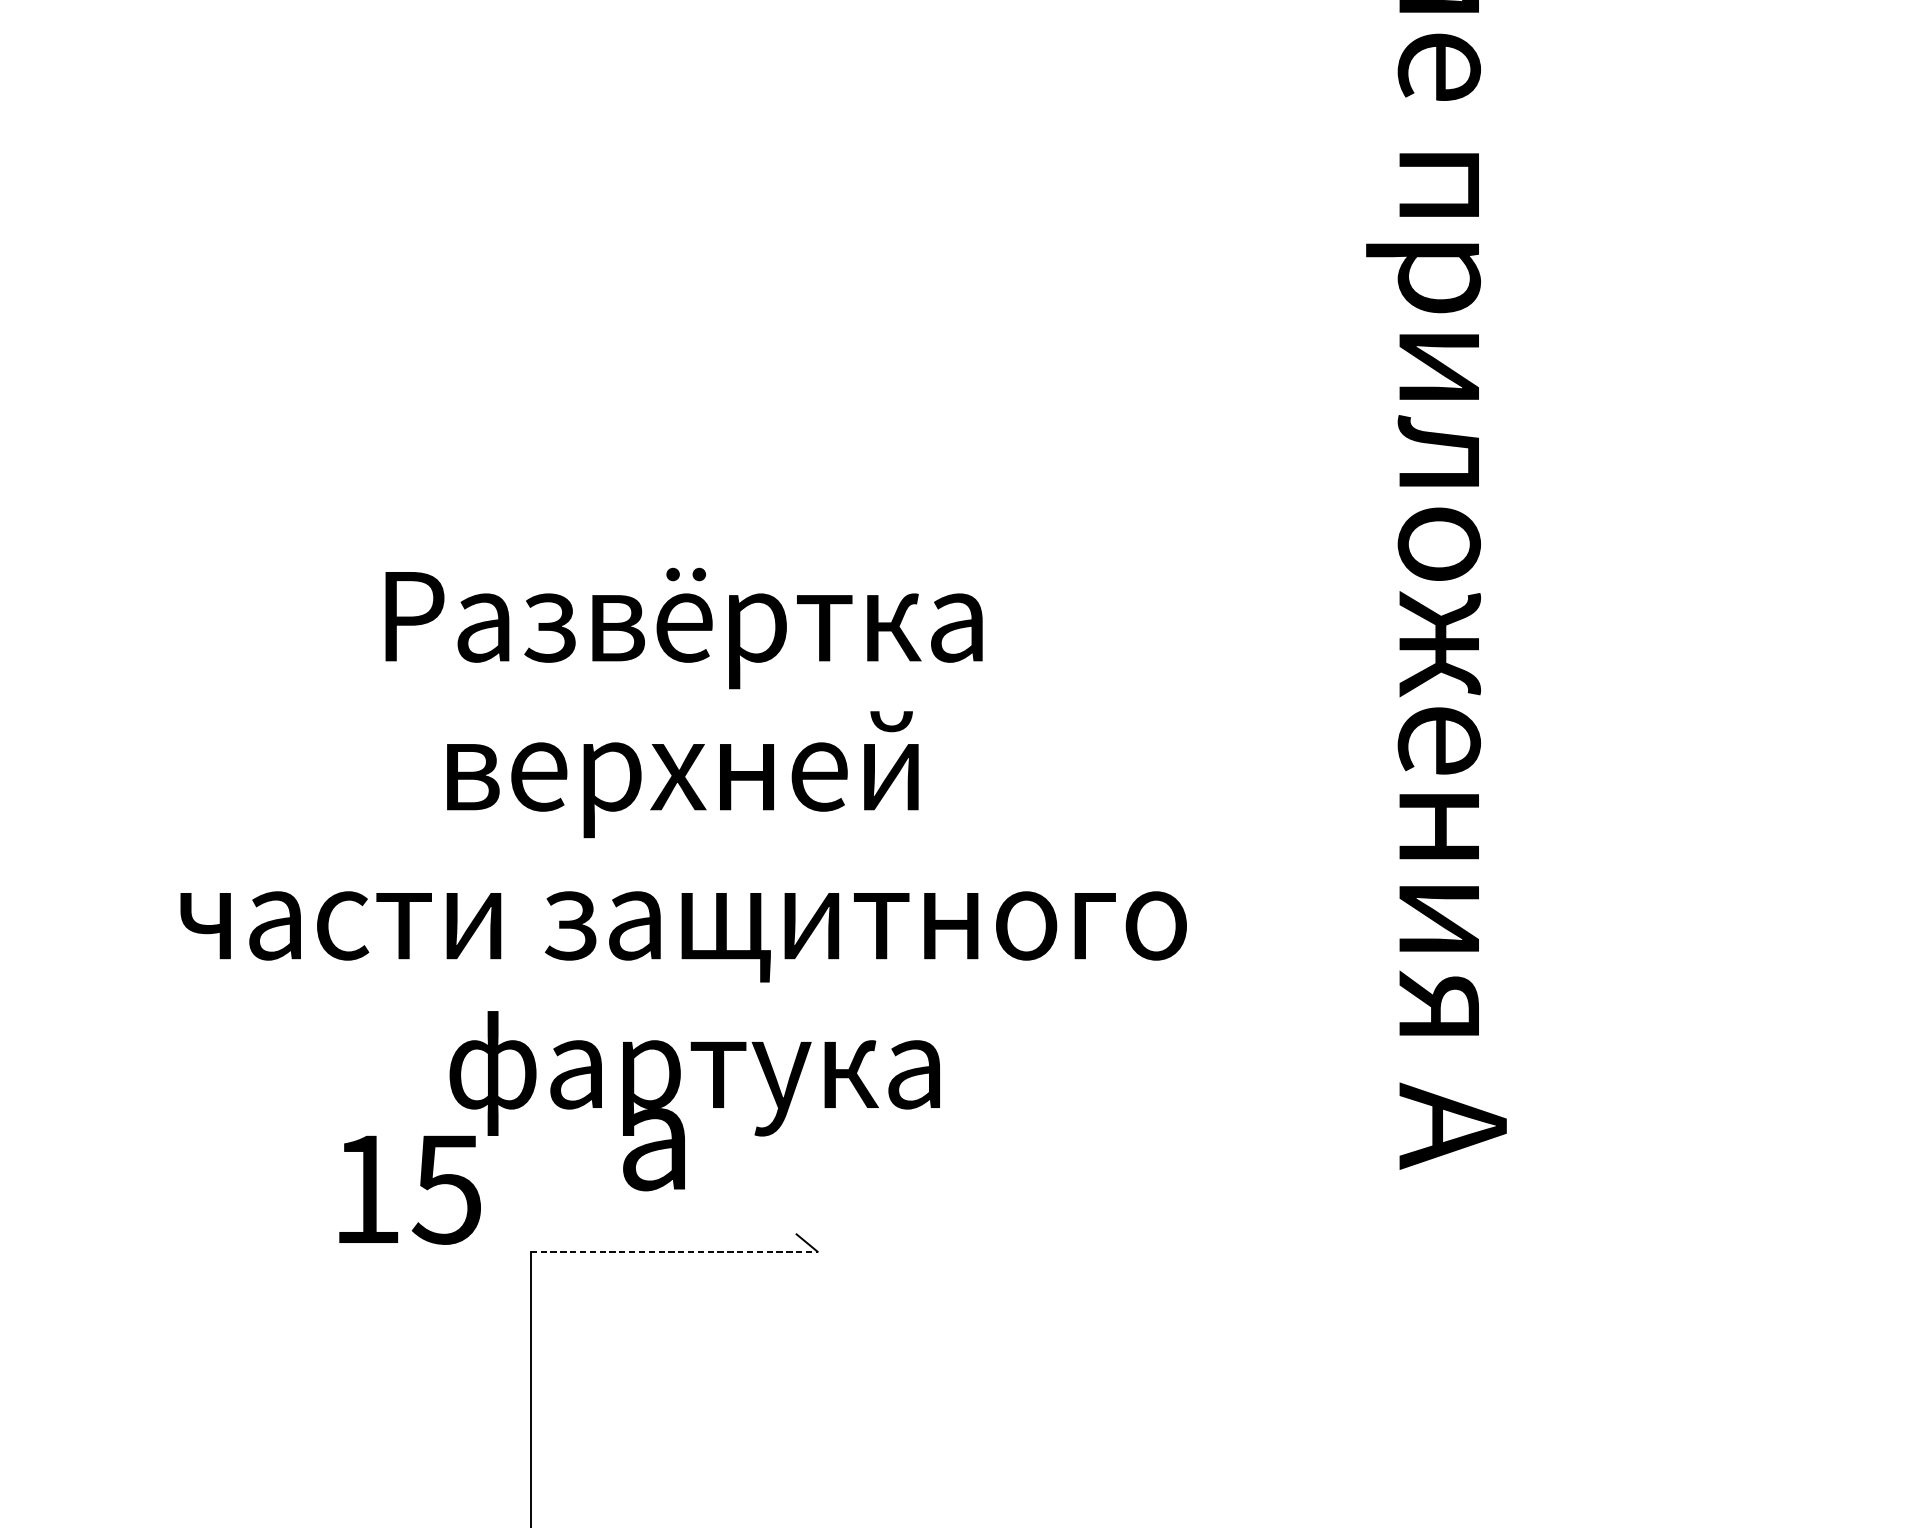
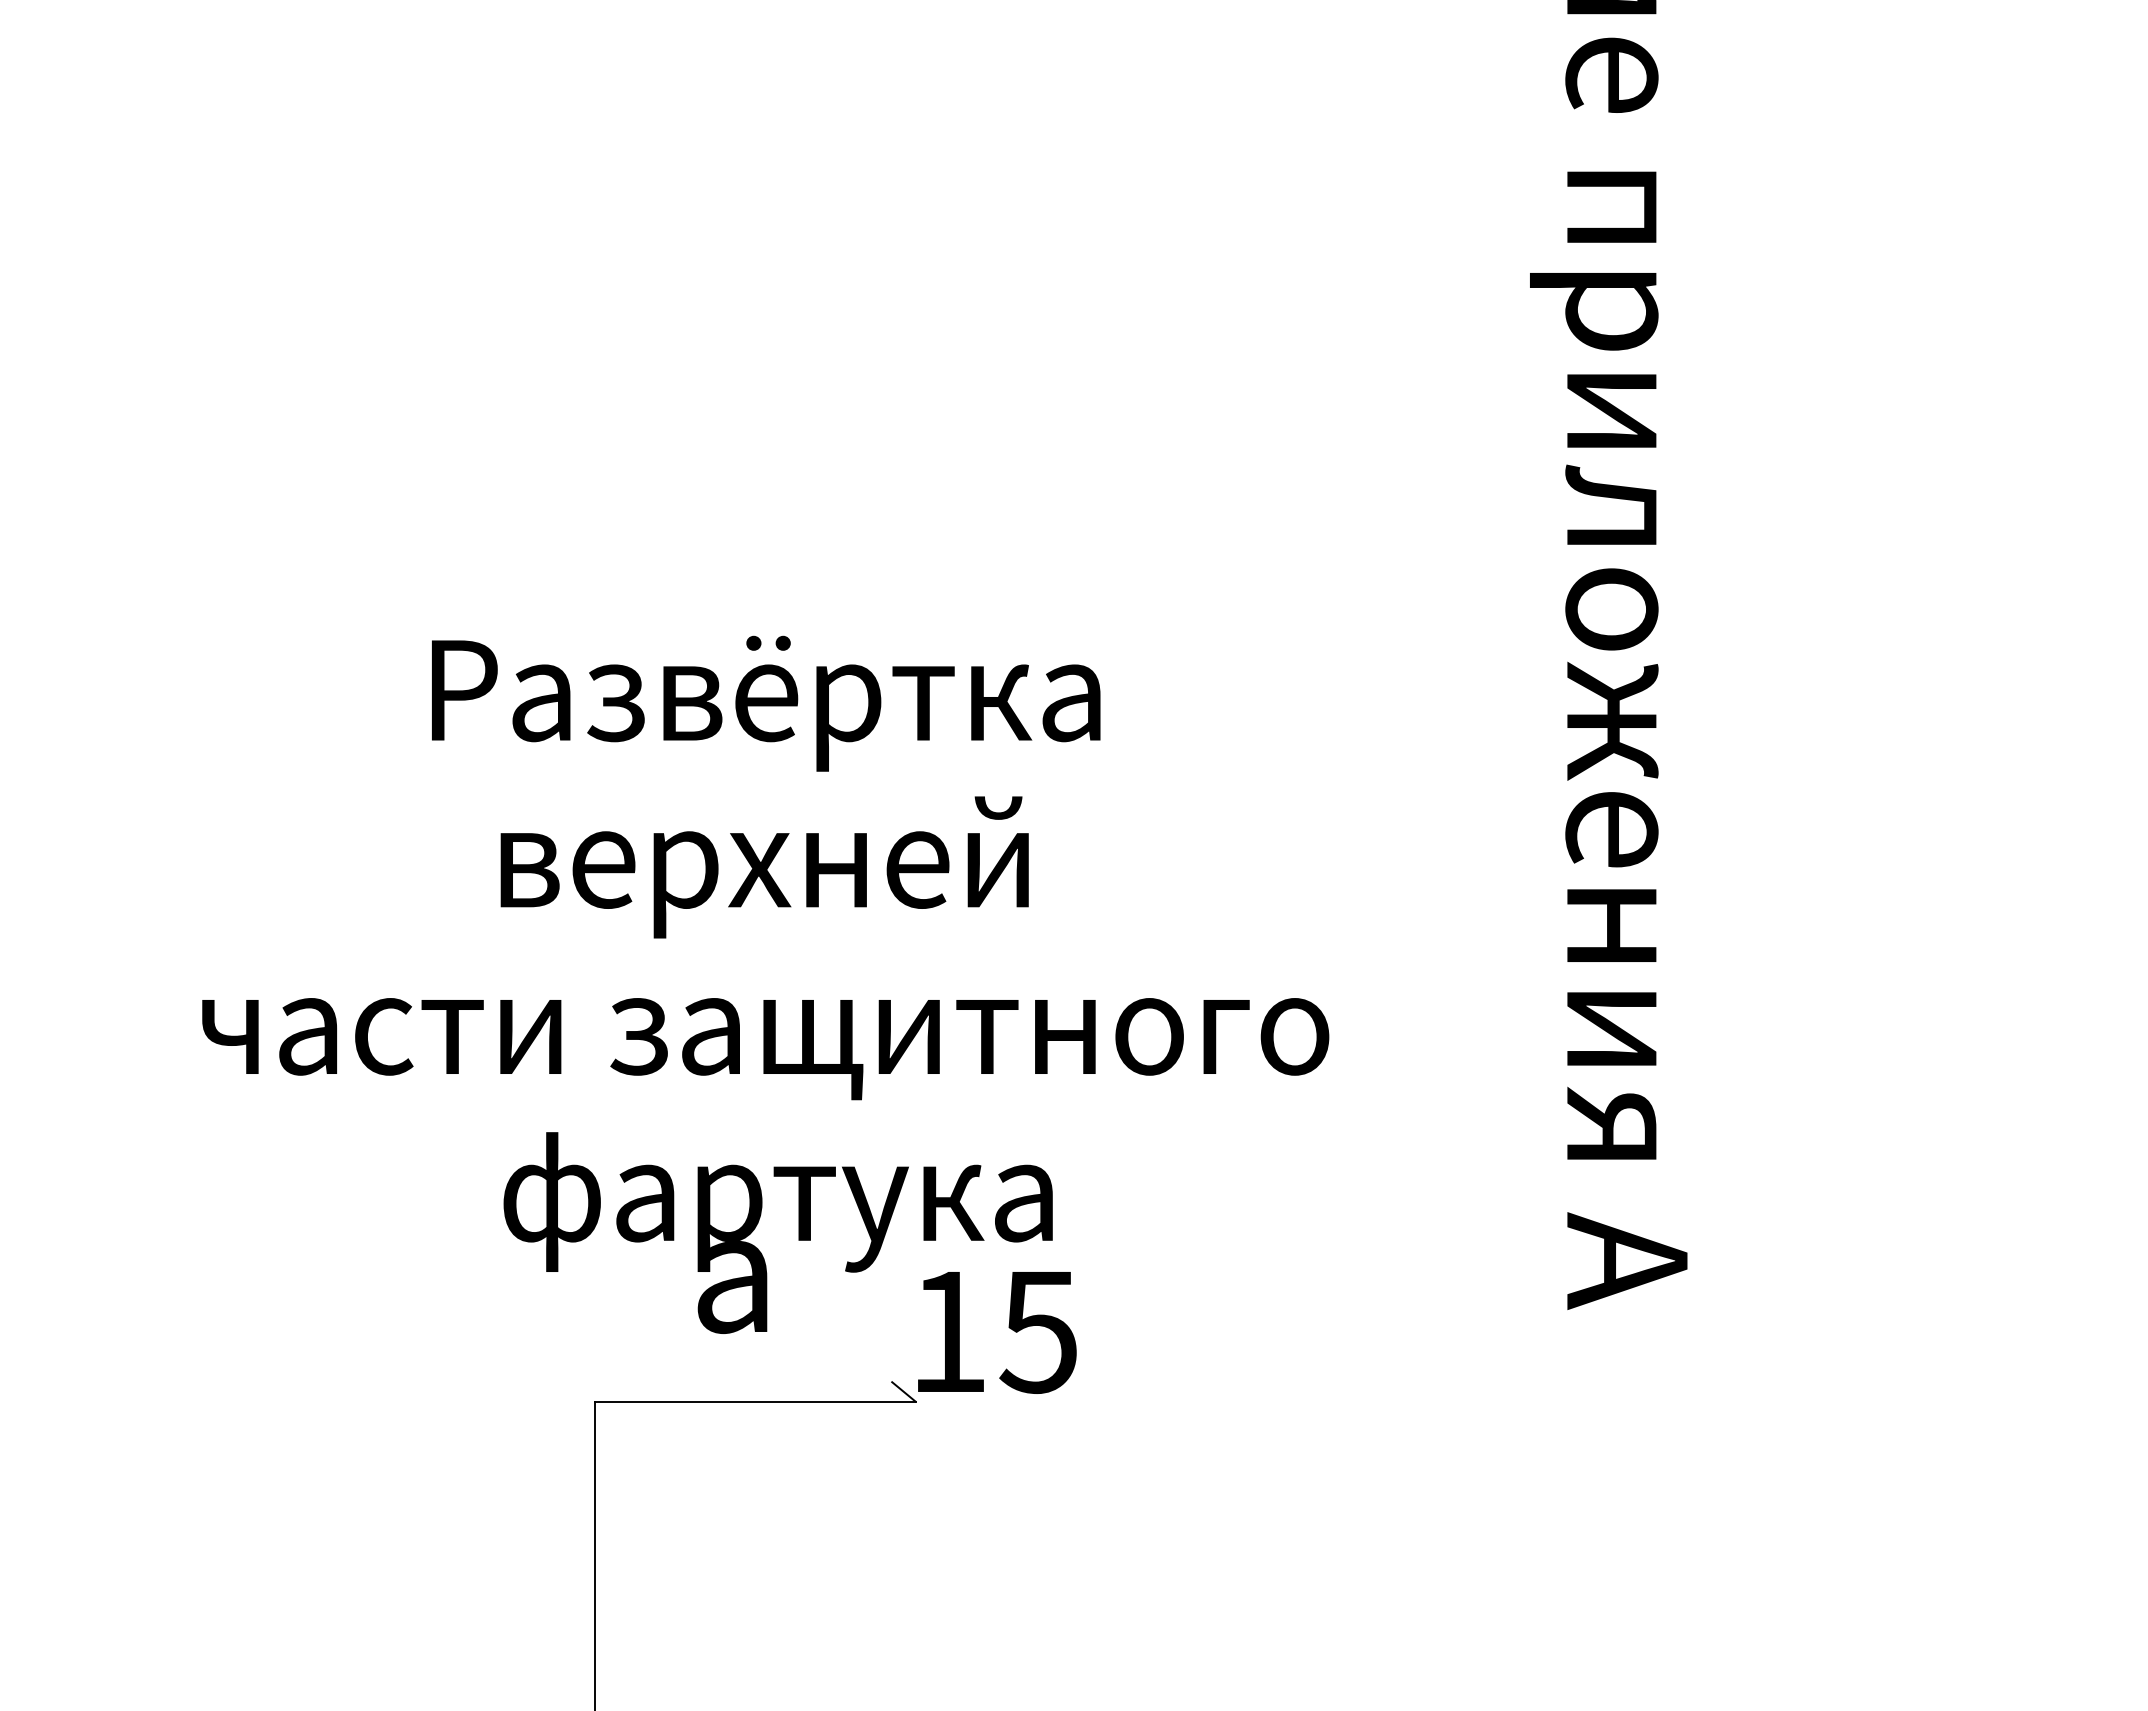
text: (410, 1189) -> (997, 1332), moved
line: (674, 1251) -> (755, 1401), dashed -> solid

